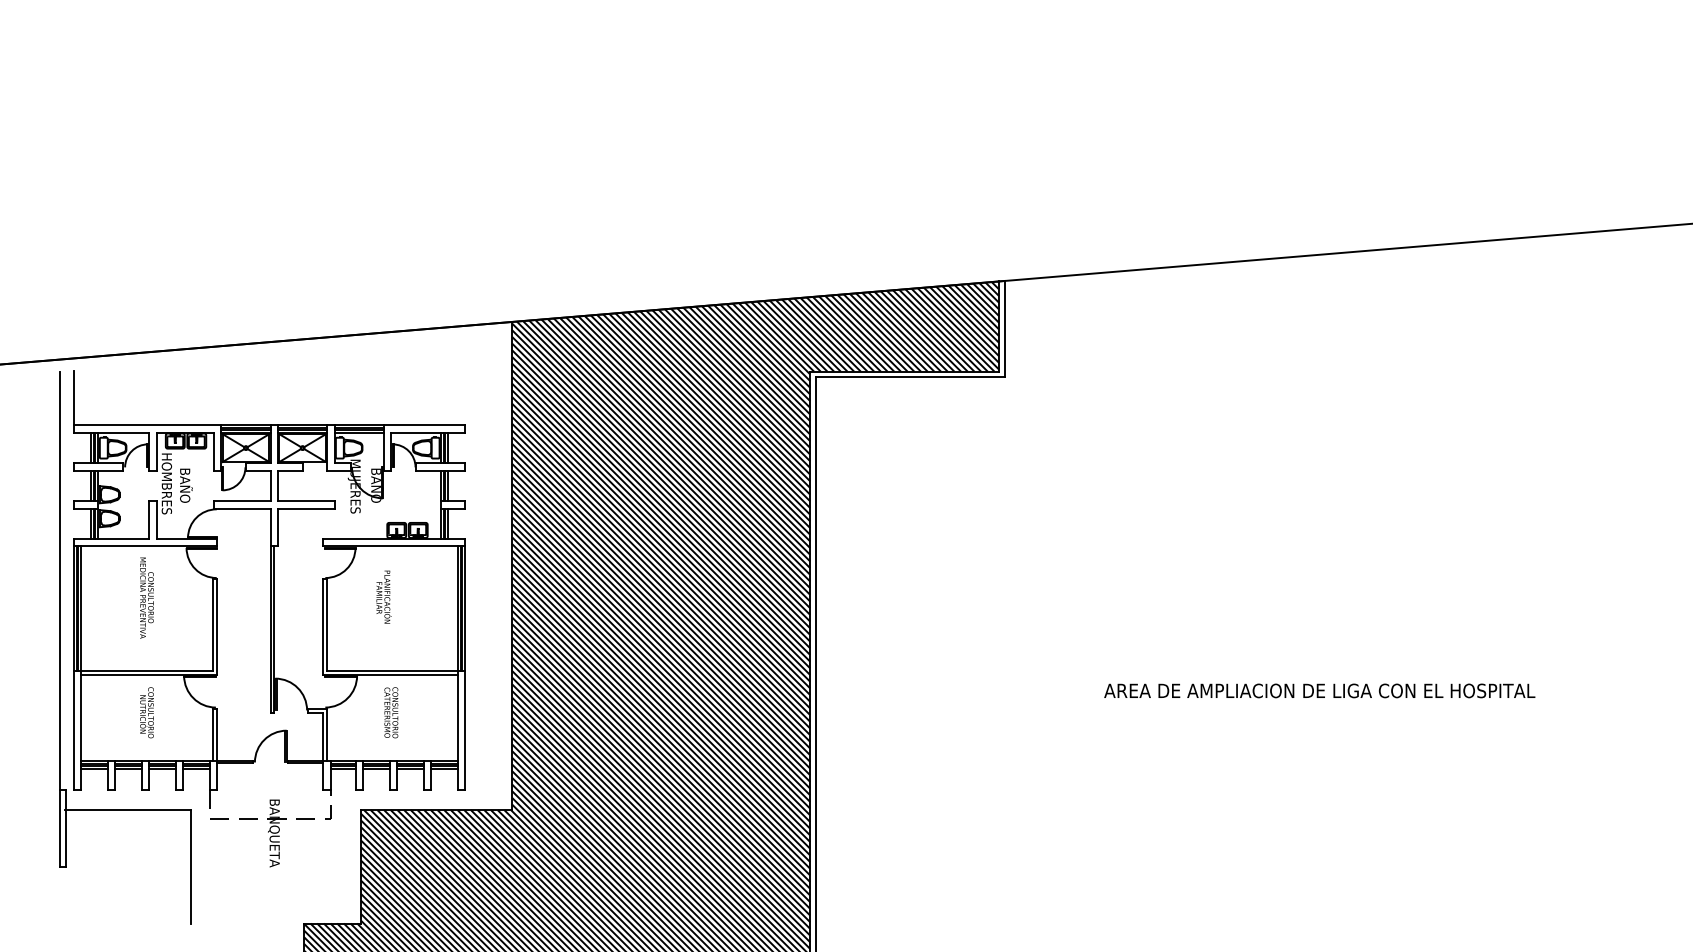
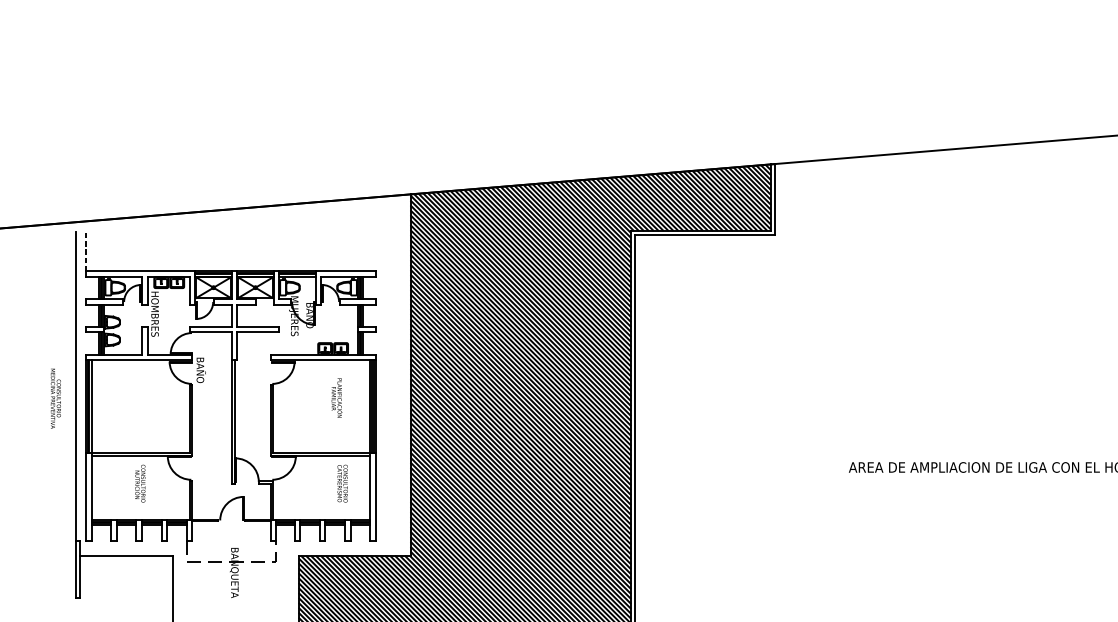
line: (73, 397) -> (85, 250), solid -> dashed
text: (186, 485) -> (201, 370), moved
text: (383, 596) -> (336, 397), moved
text: (146, 597) -> (55, 398), moved
text: (391, 712) -> (342, 483), moved

